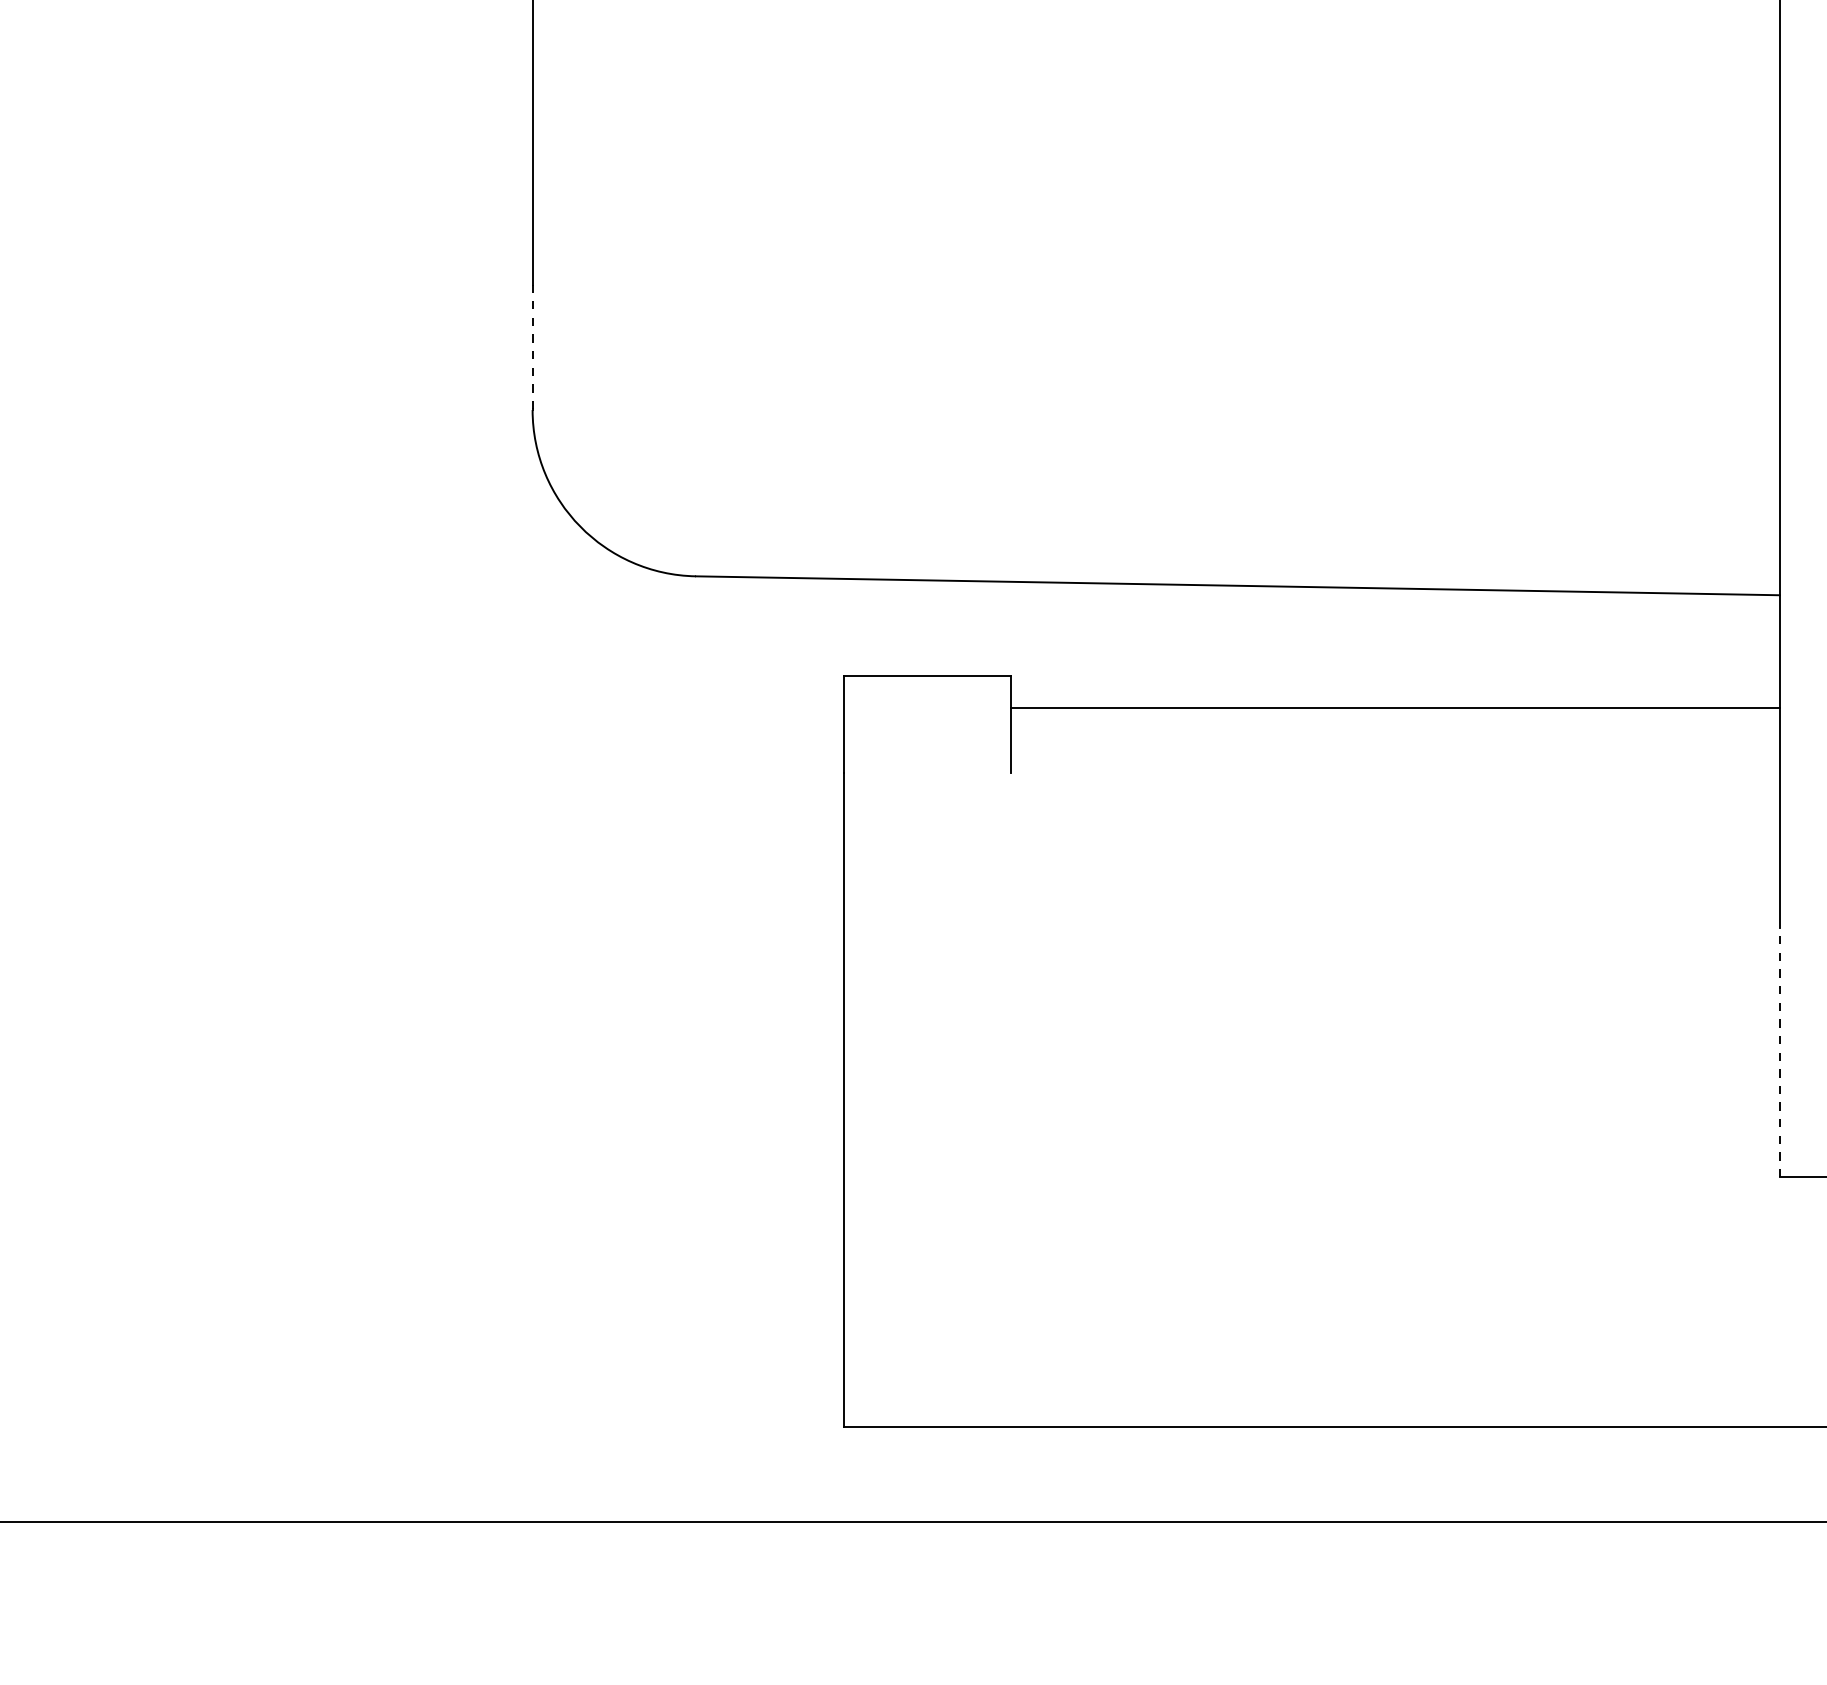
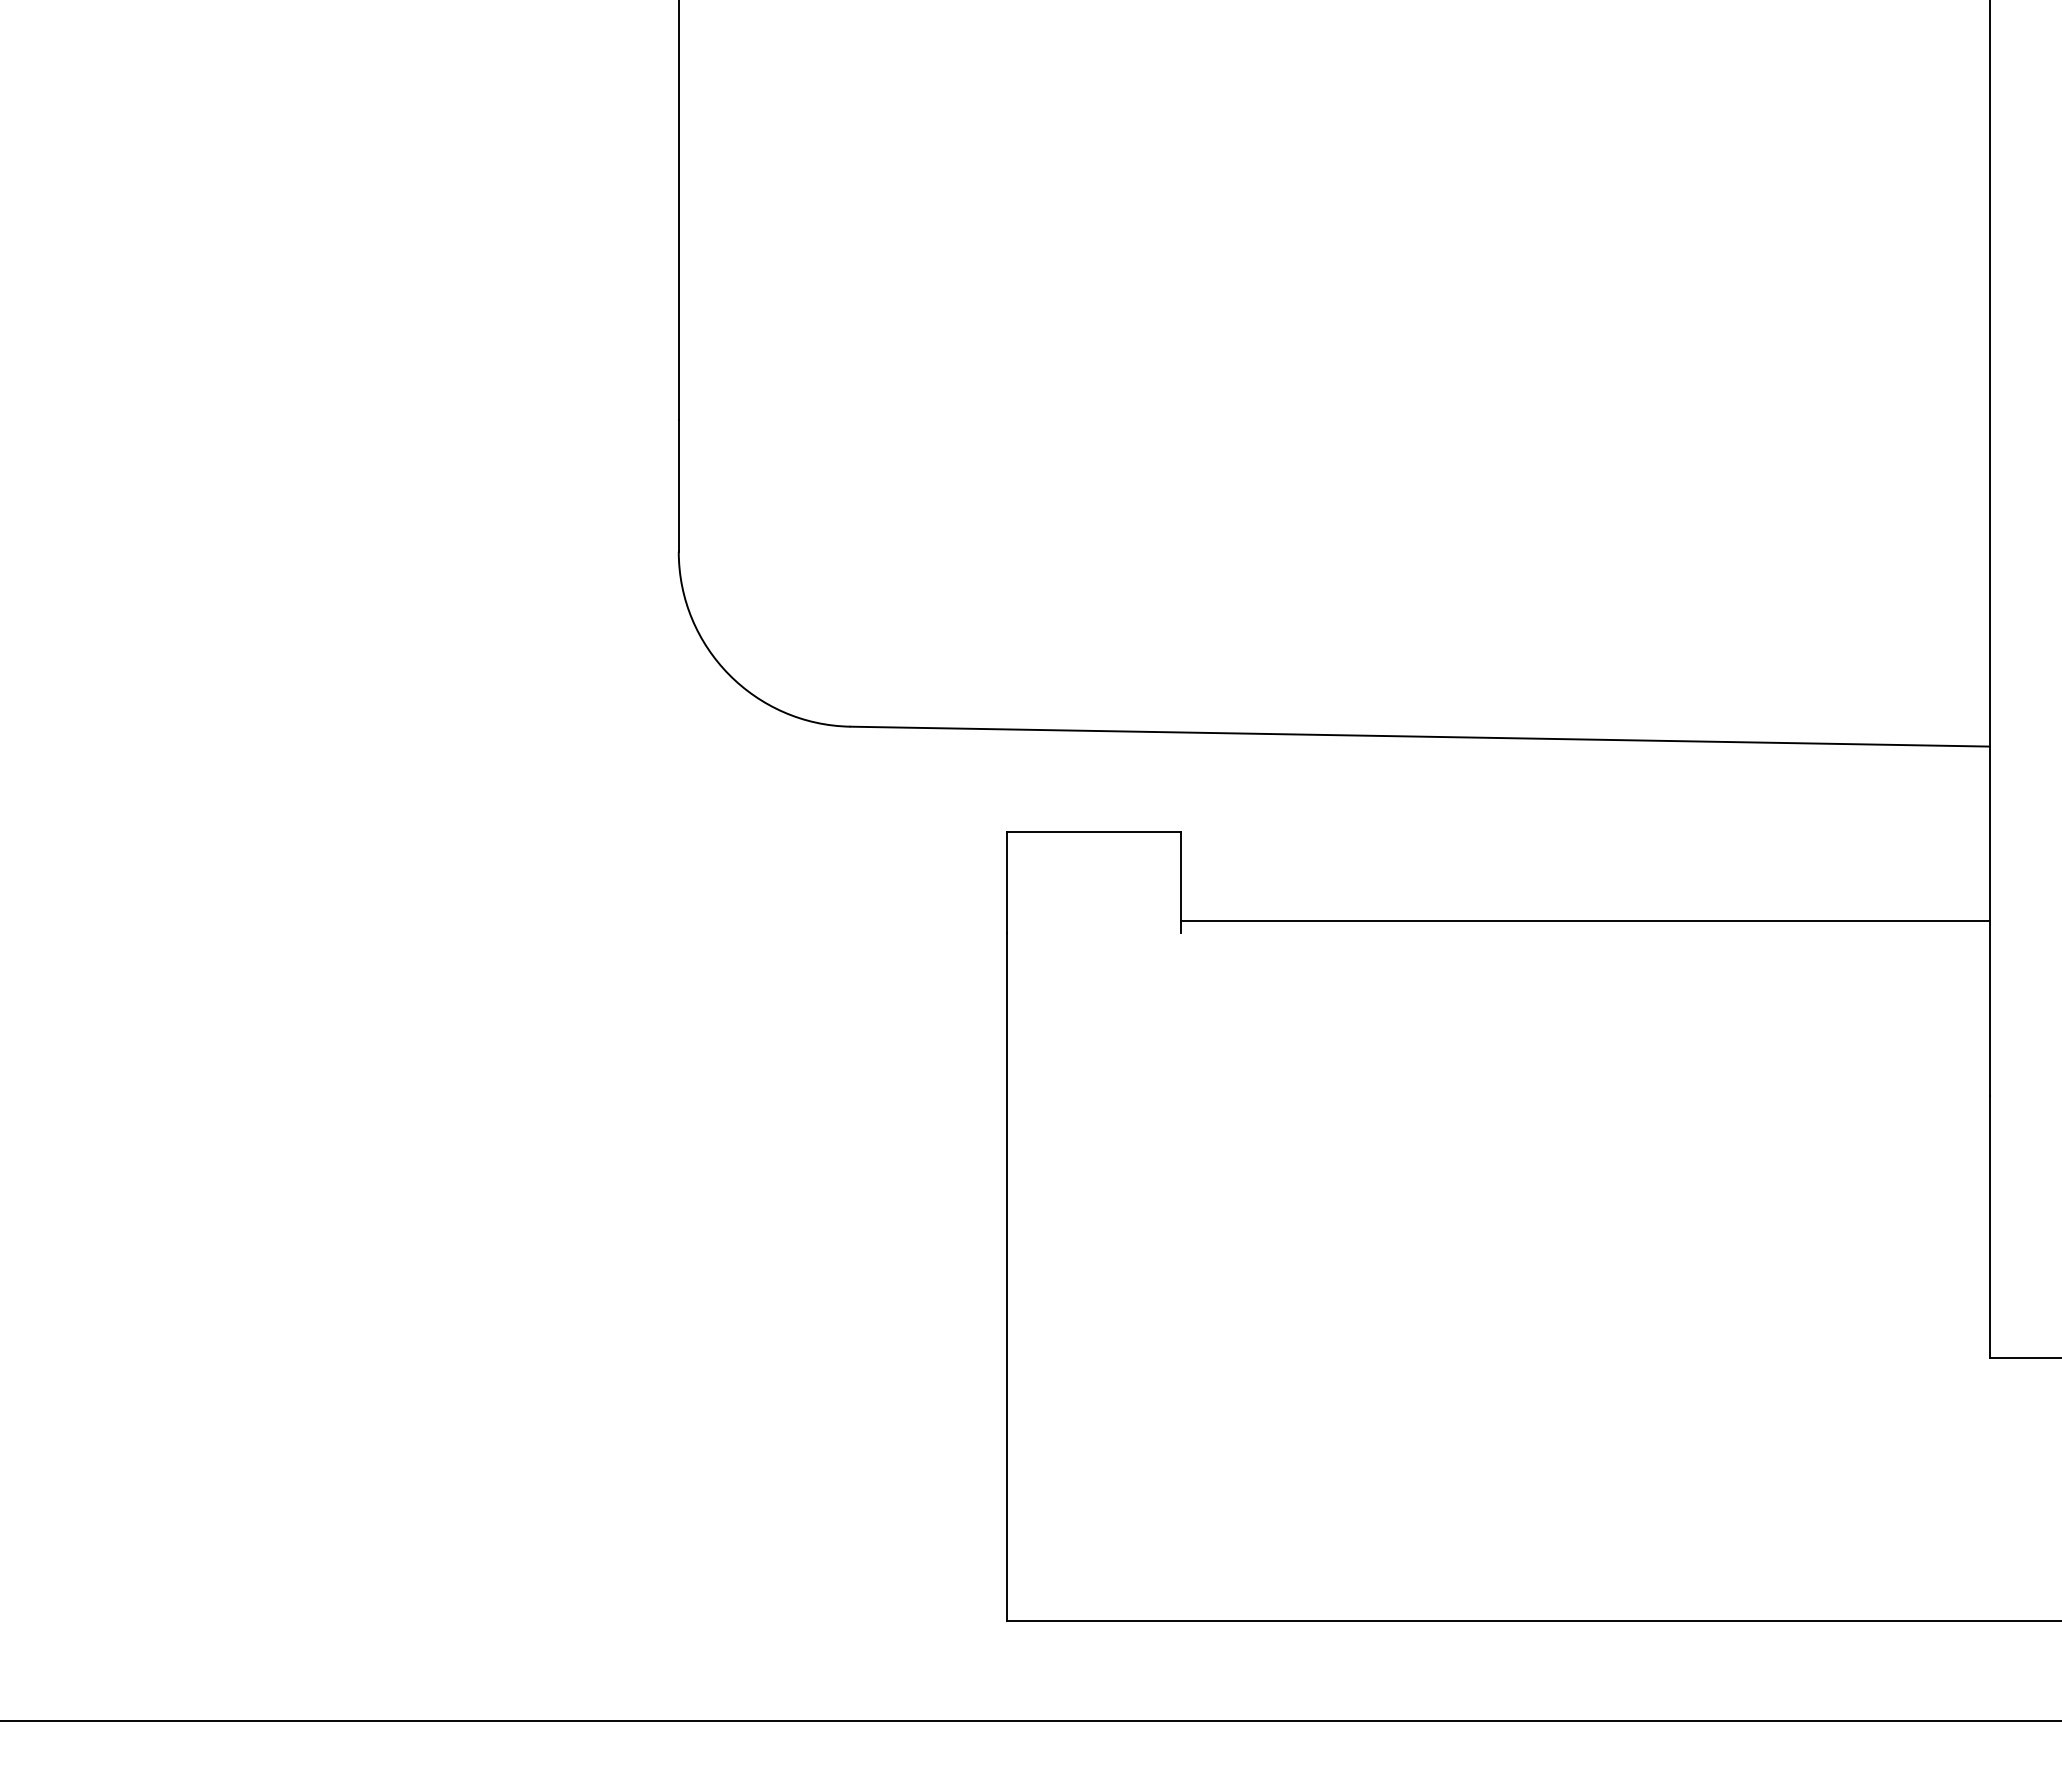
line: (532, 346) -> (678, 485), dashed -> solid
line: (1395, 708) -> (1585, 921), moved
line: (1779, 1051) -> (1989, 1226), dashed -> solid

